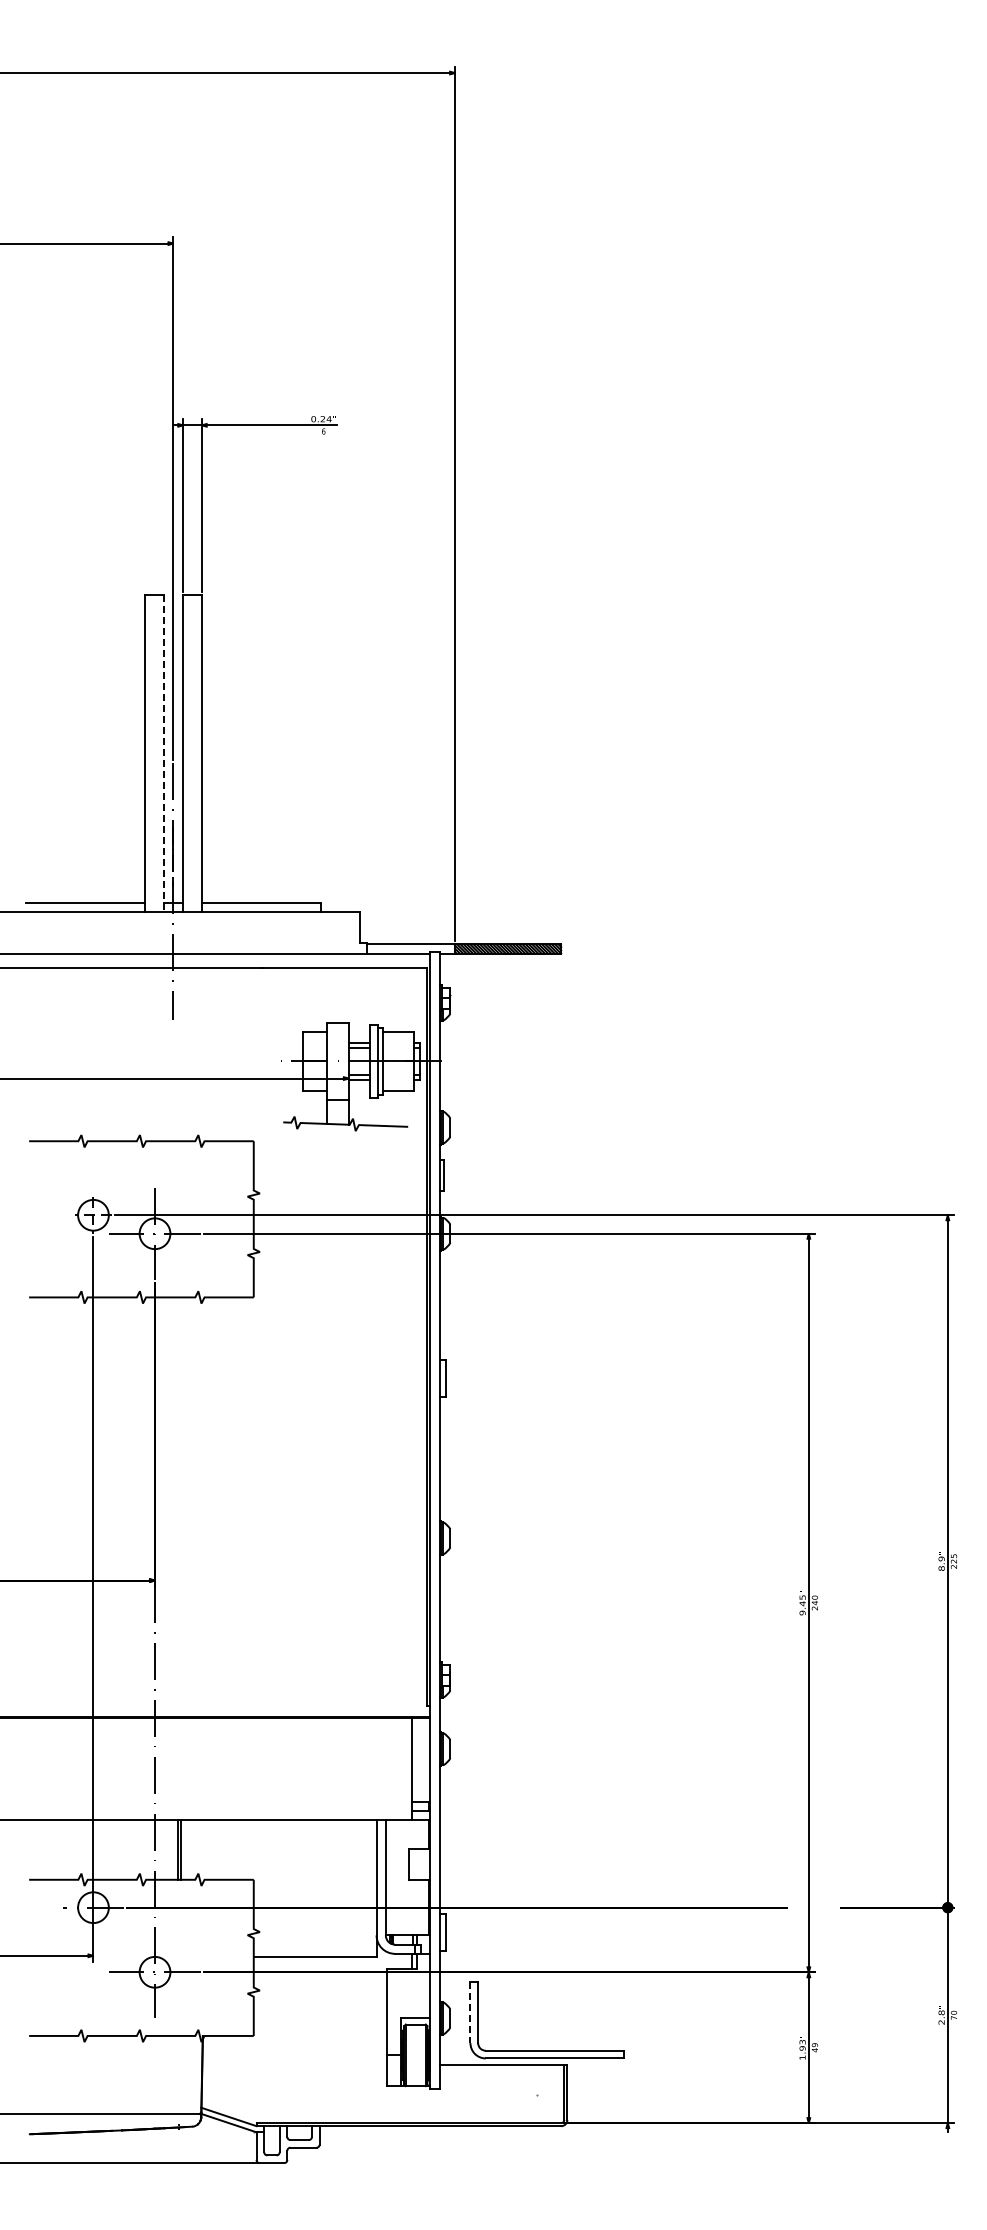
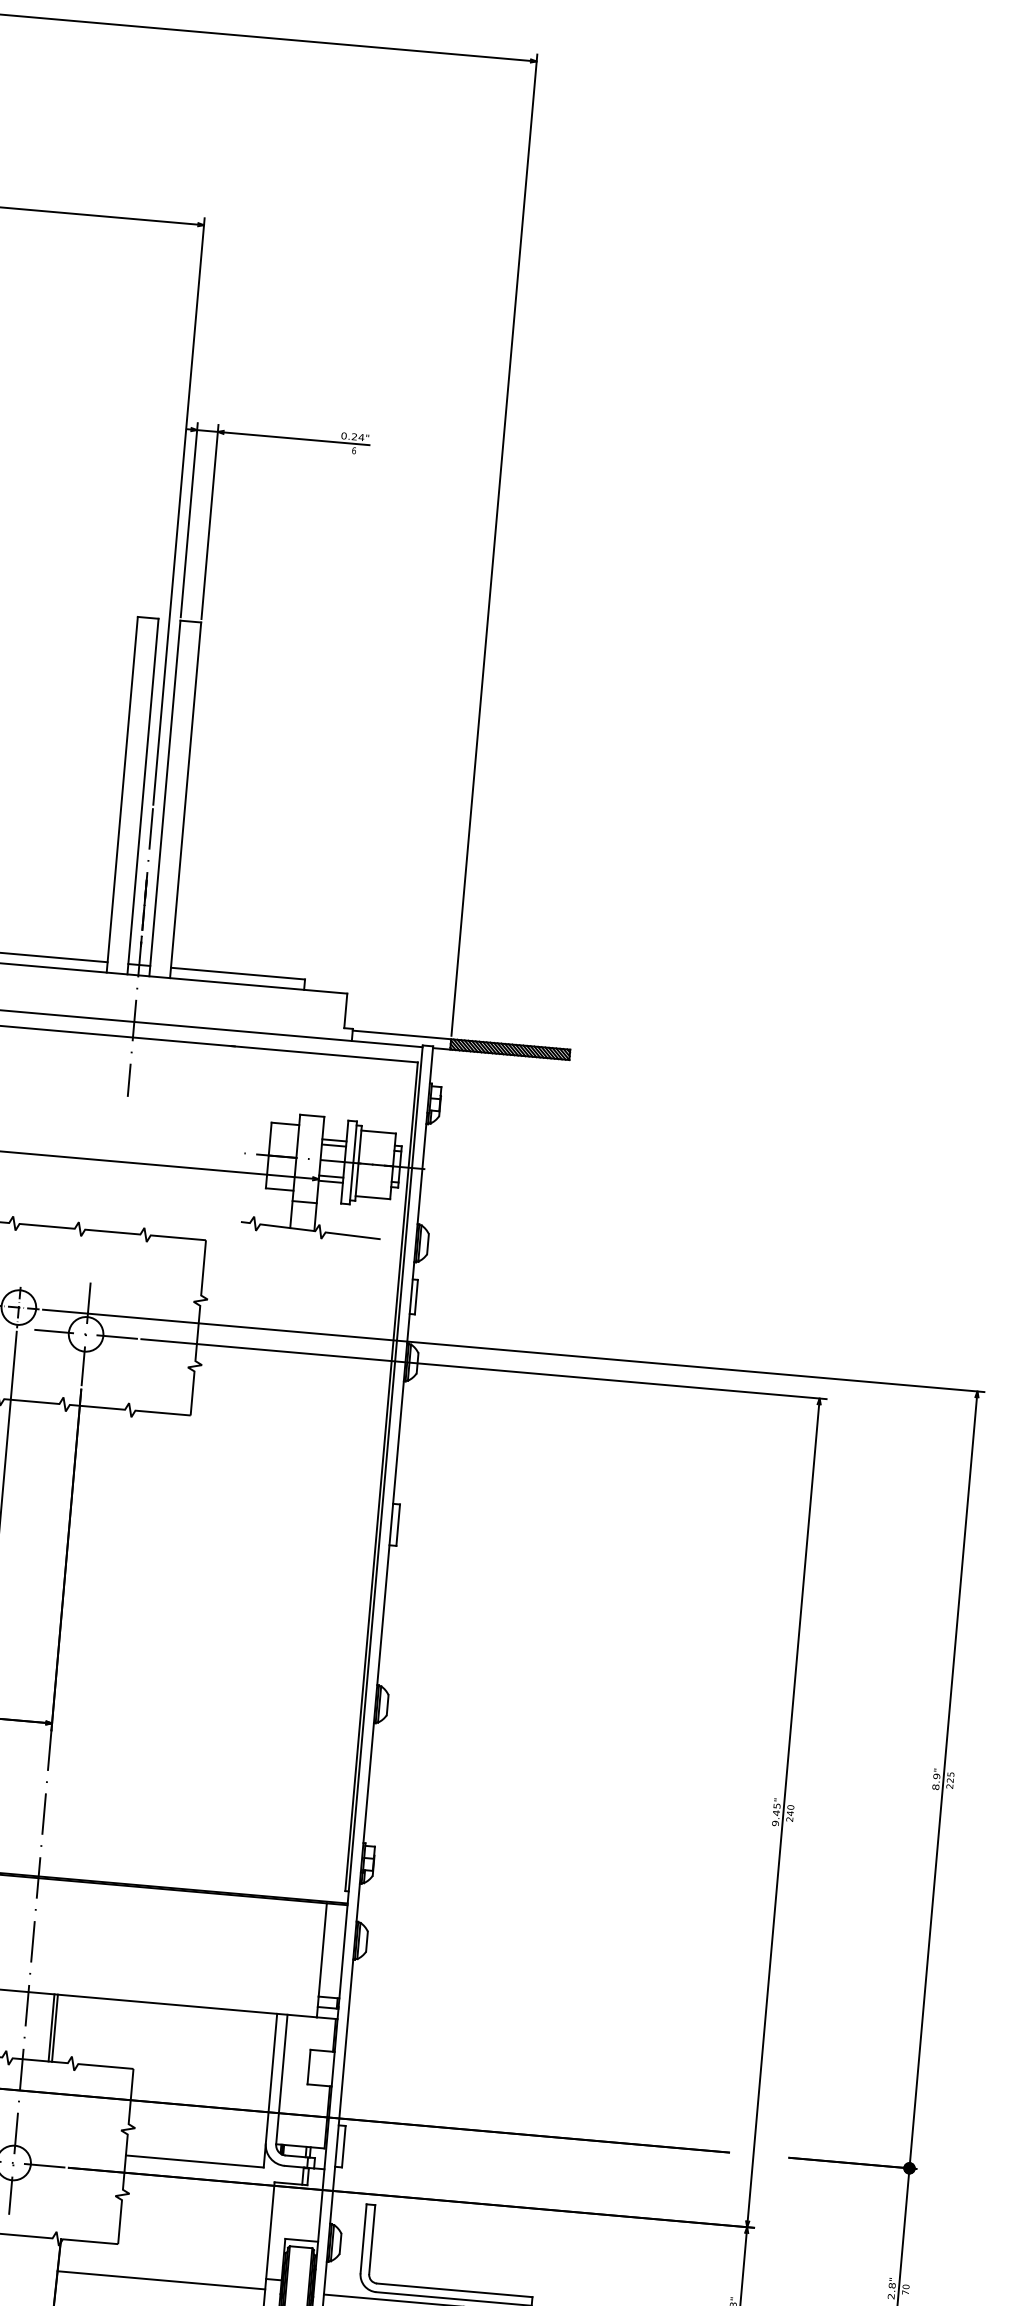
line: (163, 754) -> (142, 797), dashed -> solid
line: (470, 2012) -> (363, 2239), dashed -> solid
line: (294, 2064) -> (161, 2280), added

